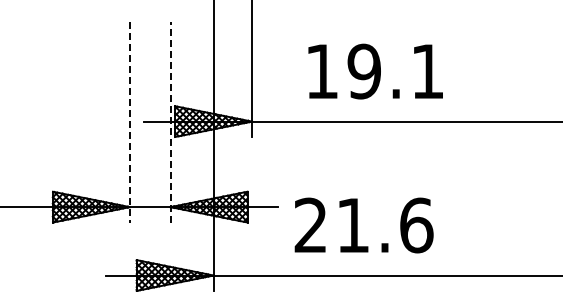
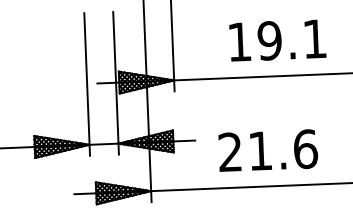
text: (375, 71) -> (277, 40), moved
line: (170, 121) -> (116, 82), dashed -> solid
line: (129, 122) -> (86, 84), dashed -> solid
text: (363, 225) -> (267, 150), moved

